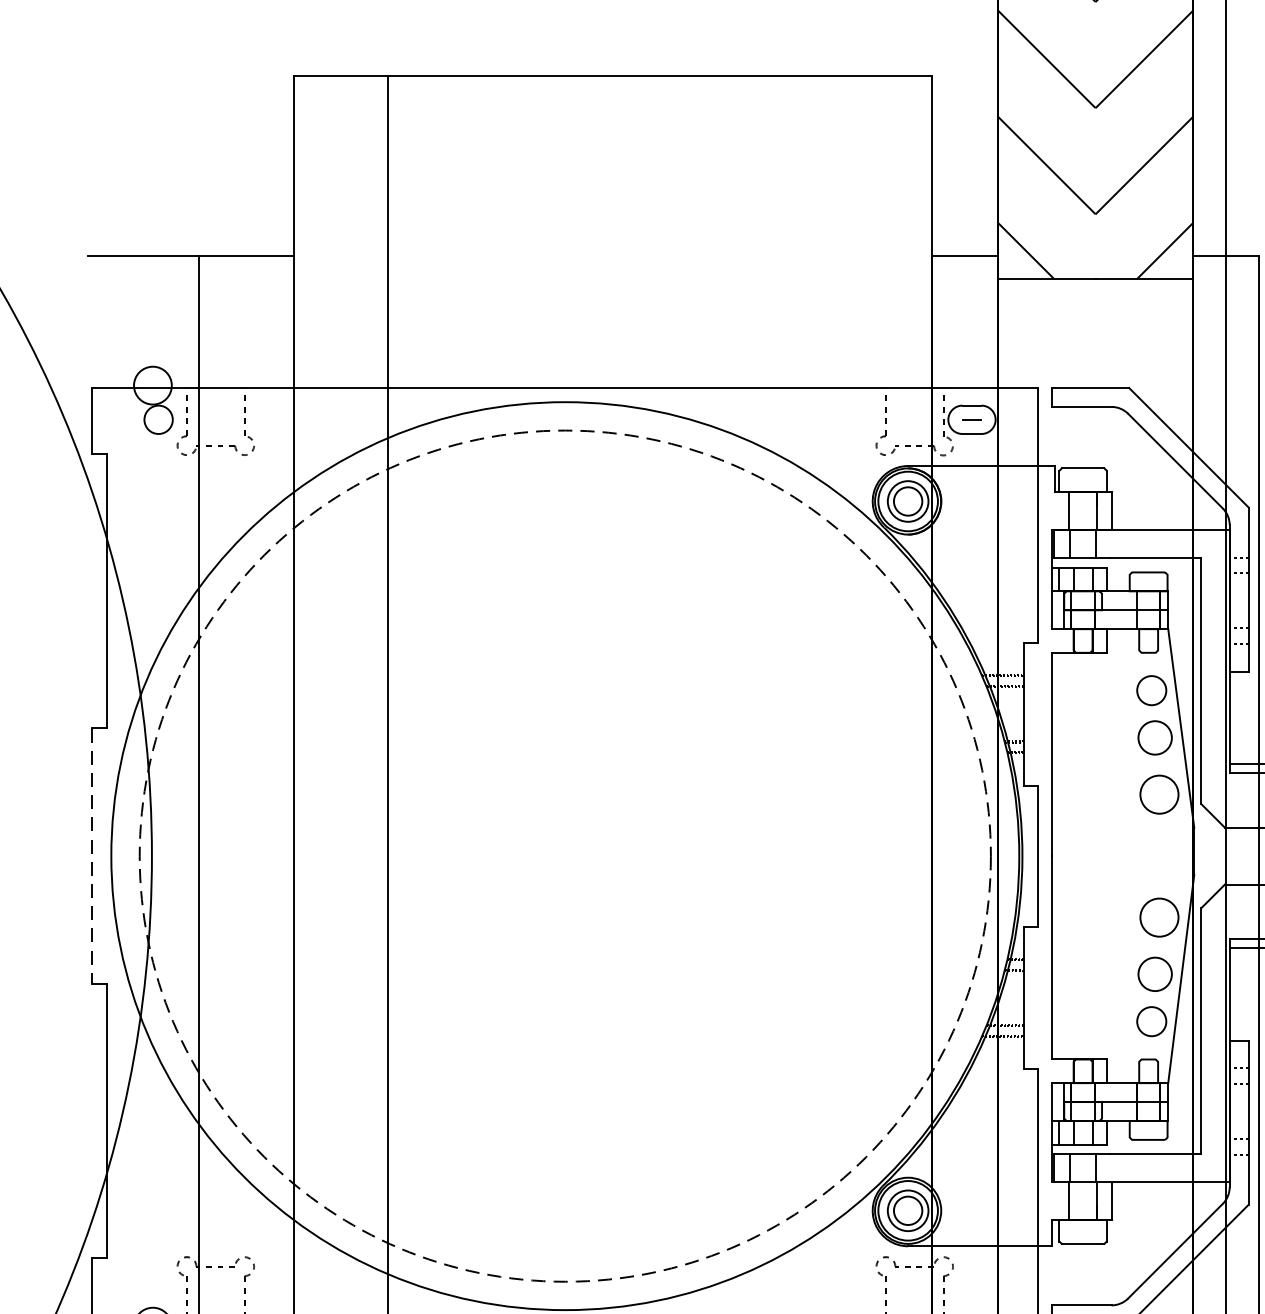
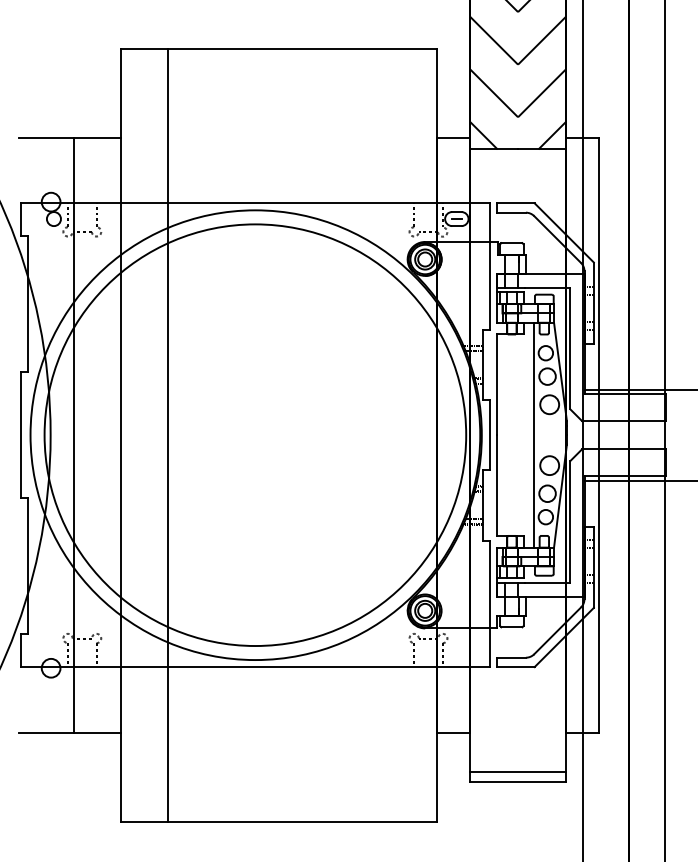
line: (1128, 854) -> (534, 434), added
line: (93, 856) -> (21, 435), dashed -> solid
circle: (565, 856) -> (255, 435), dashed -> solid

